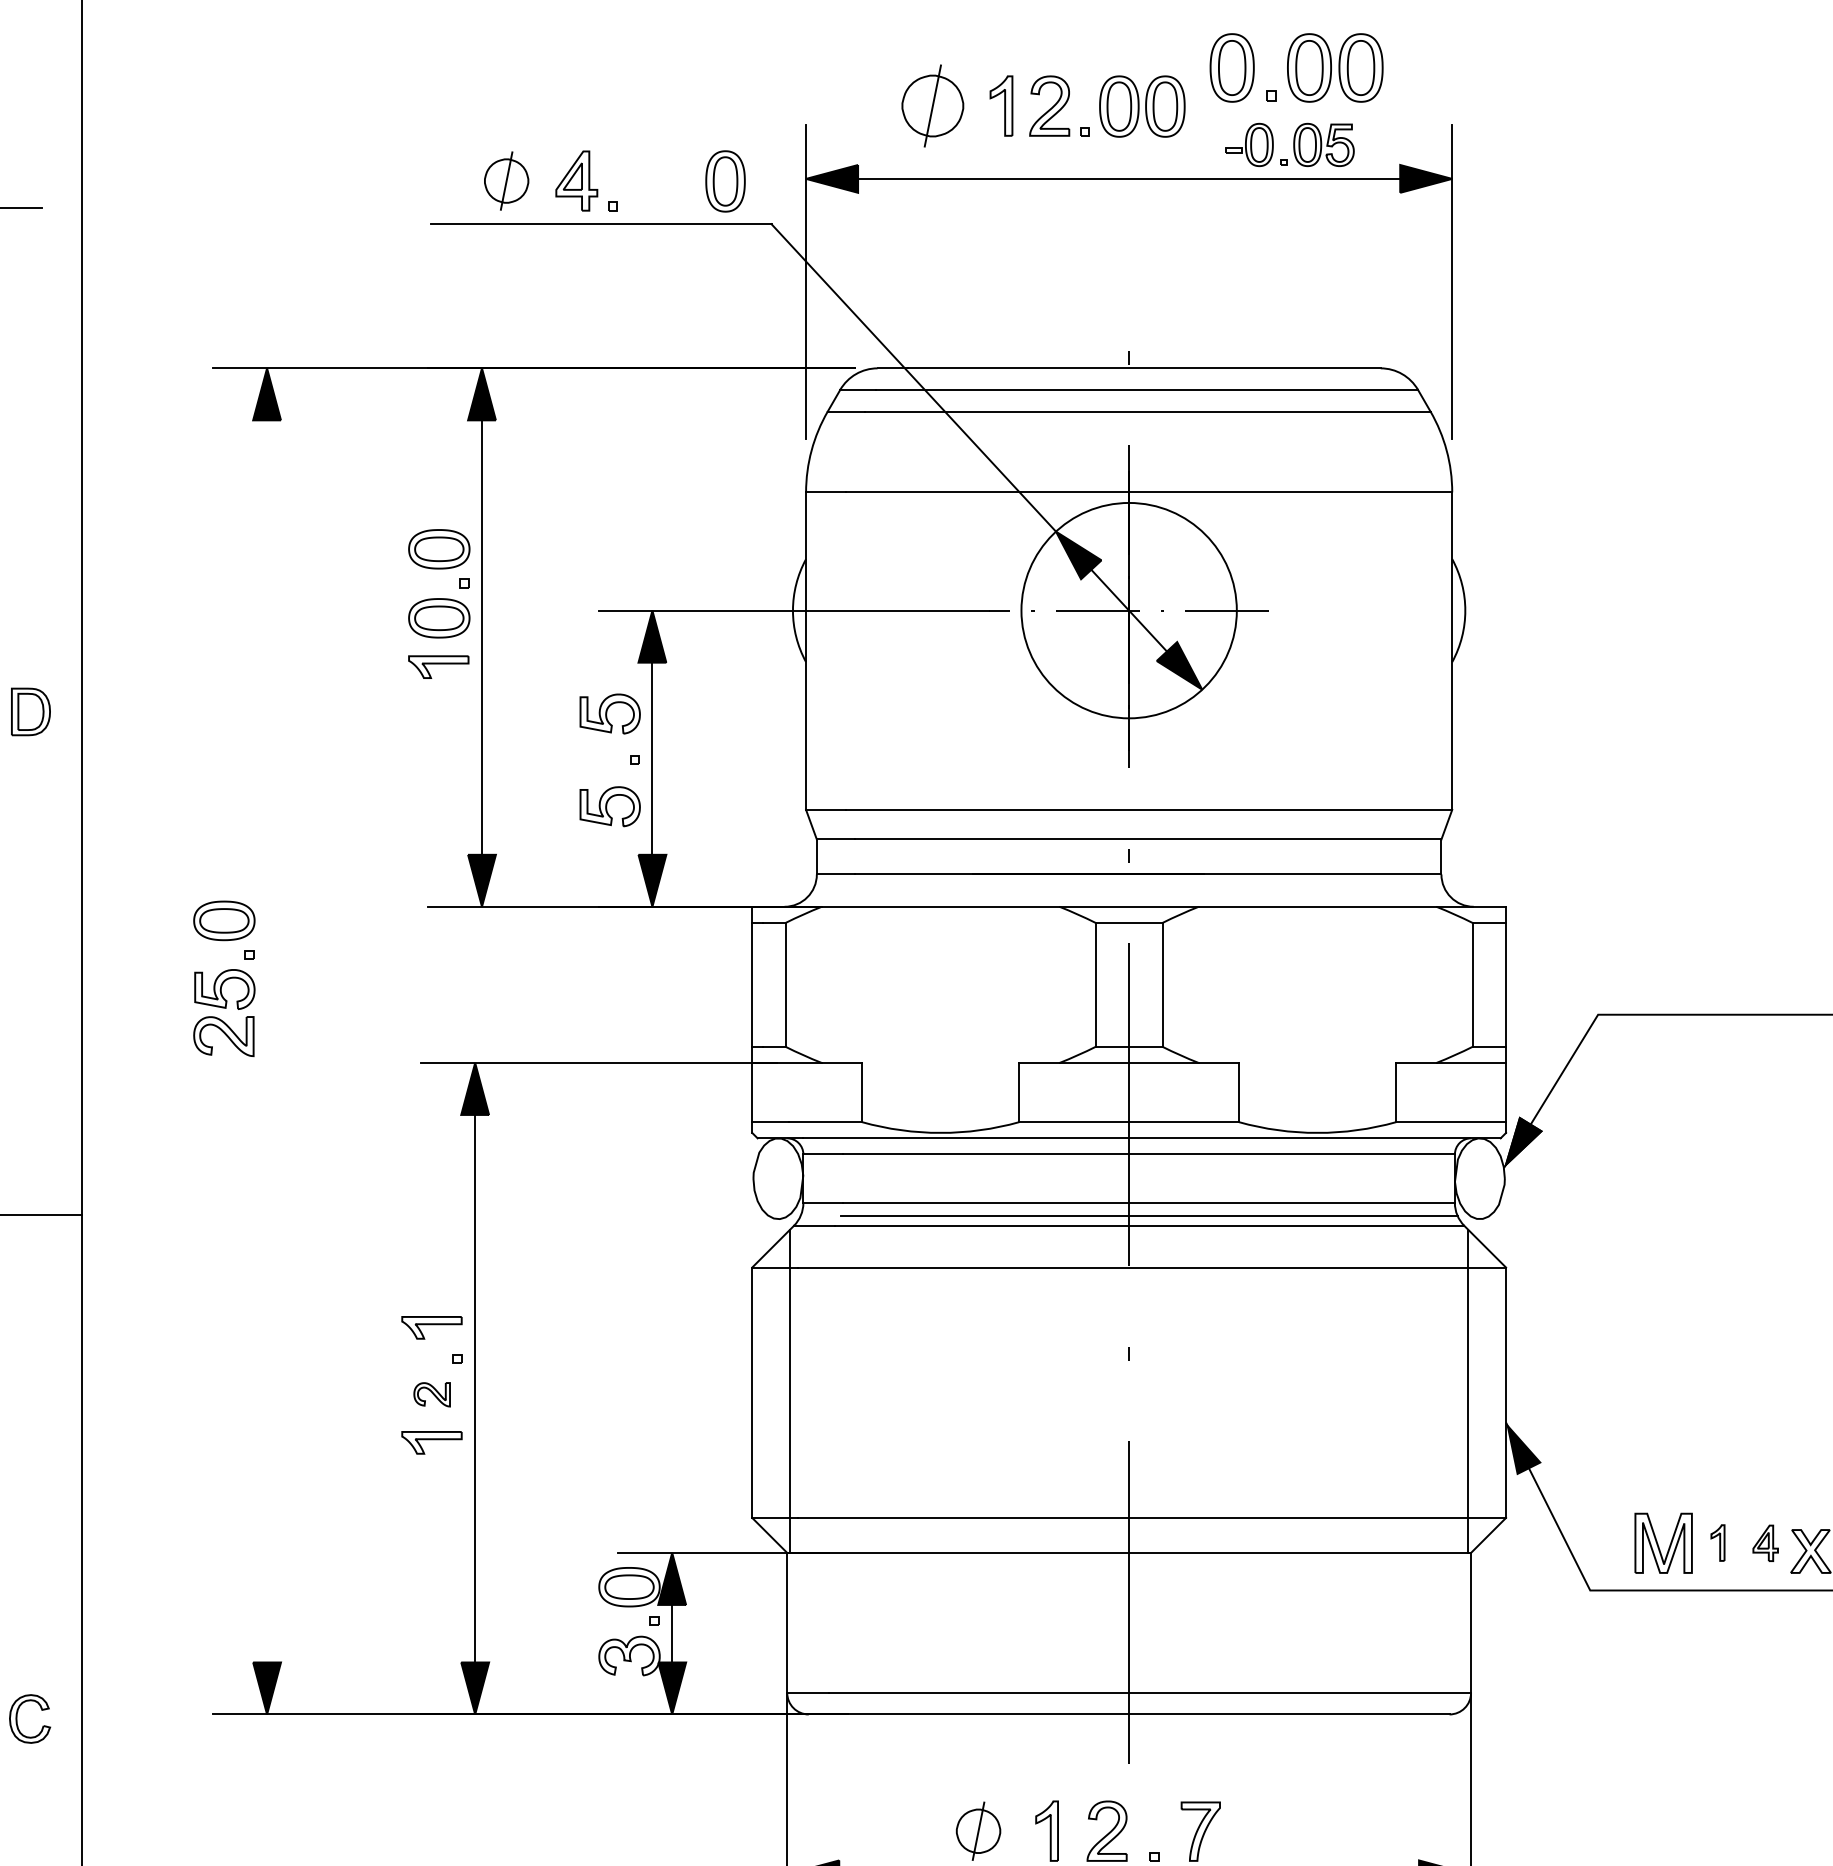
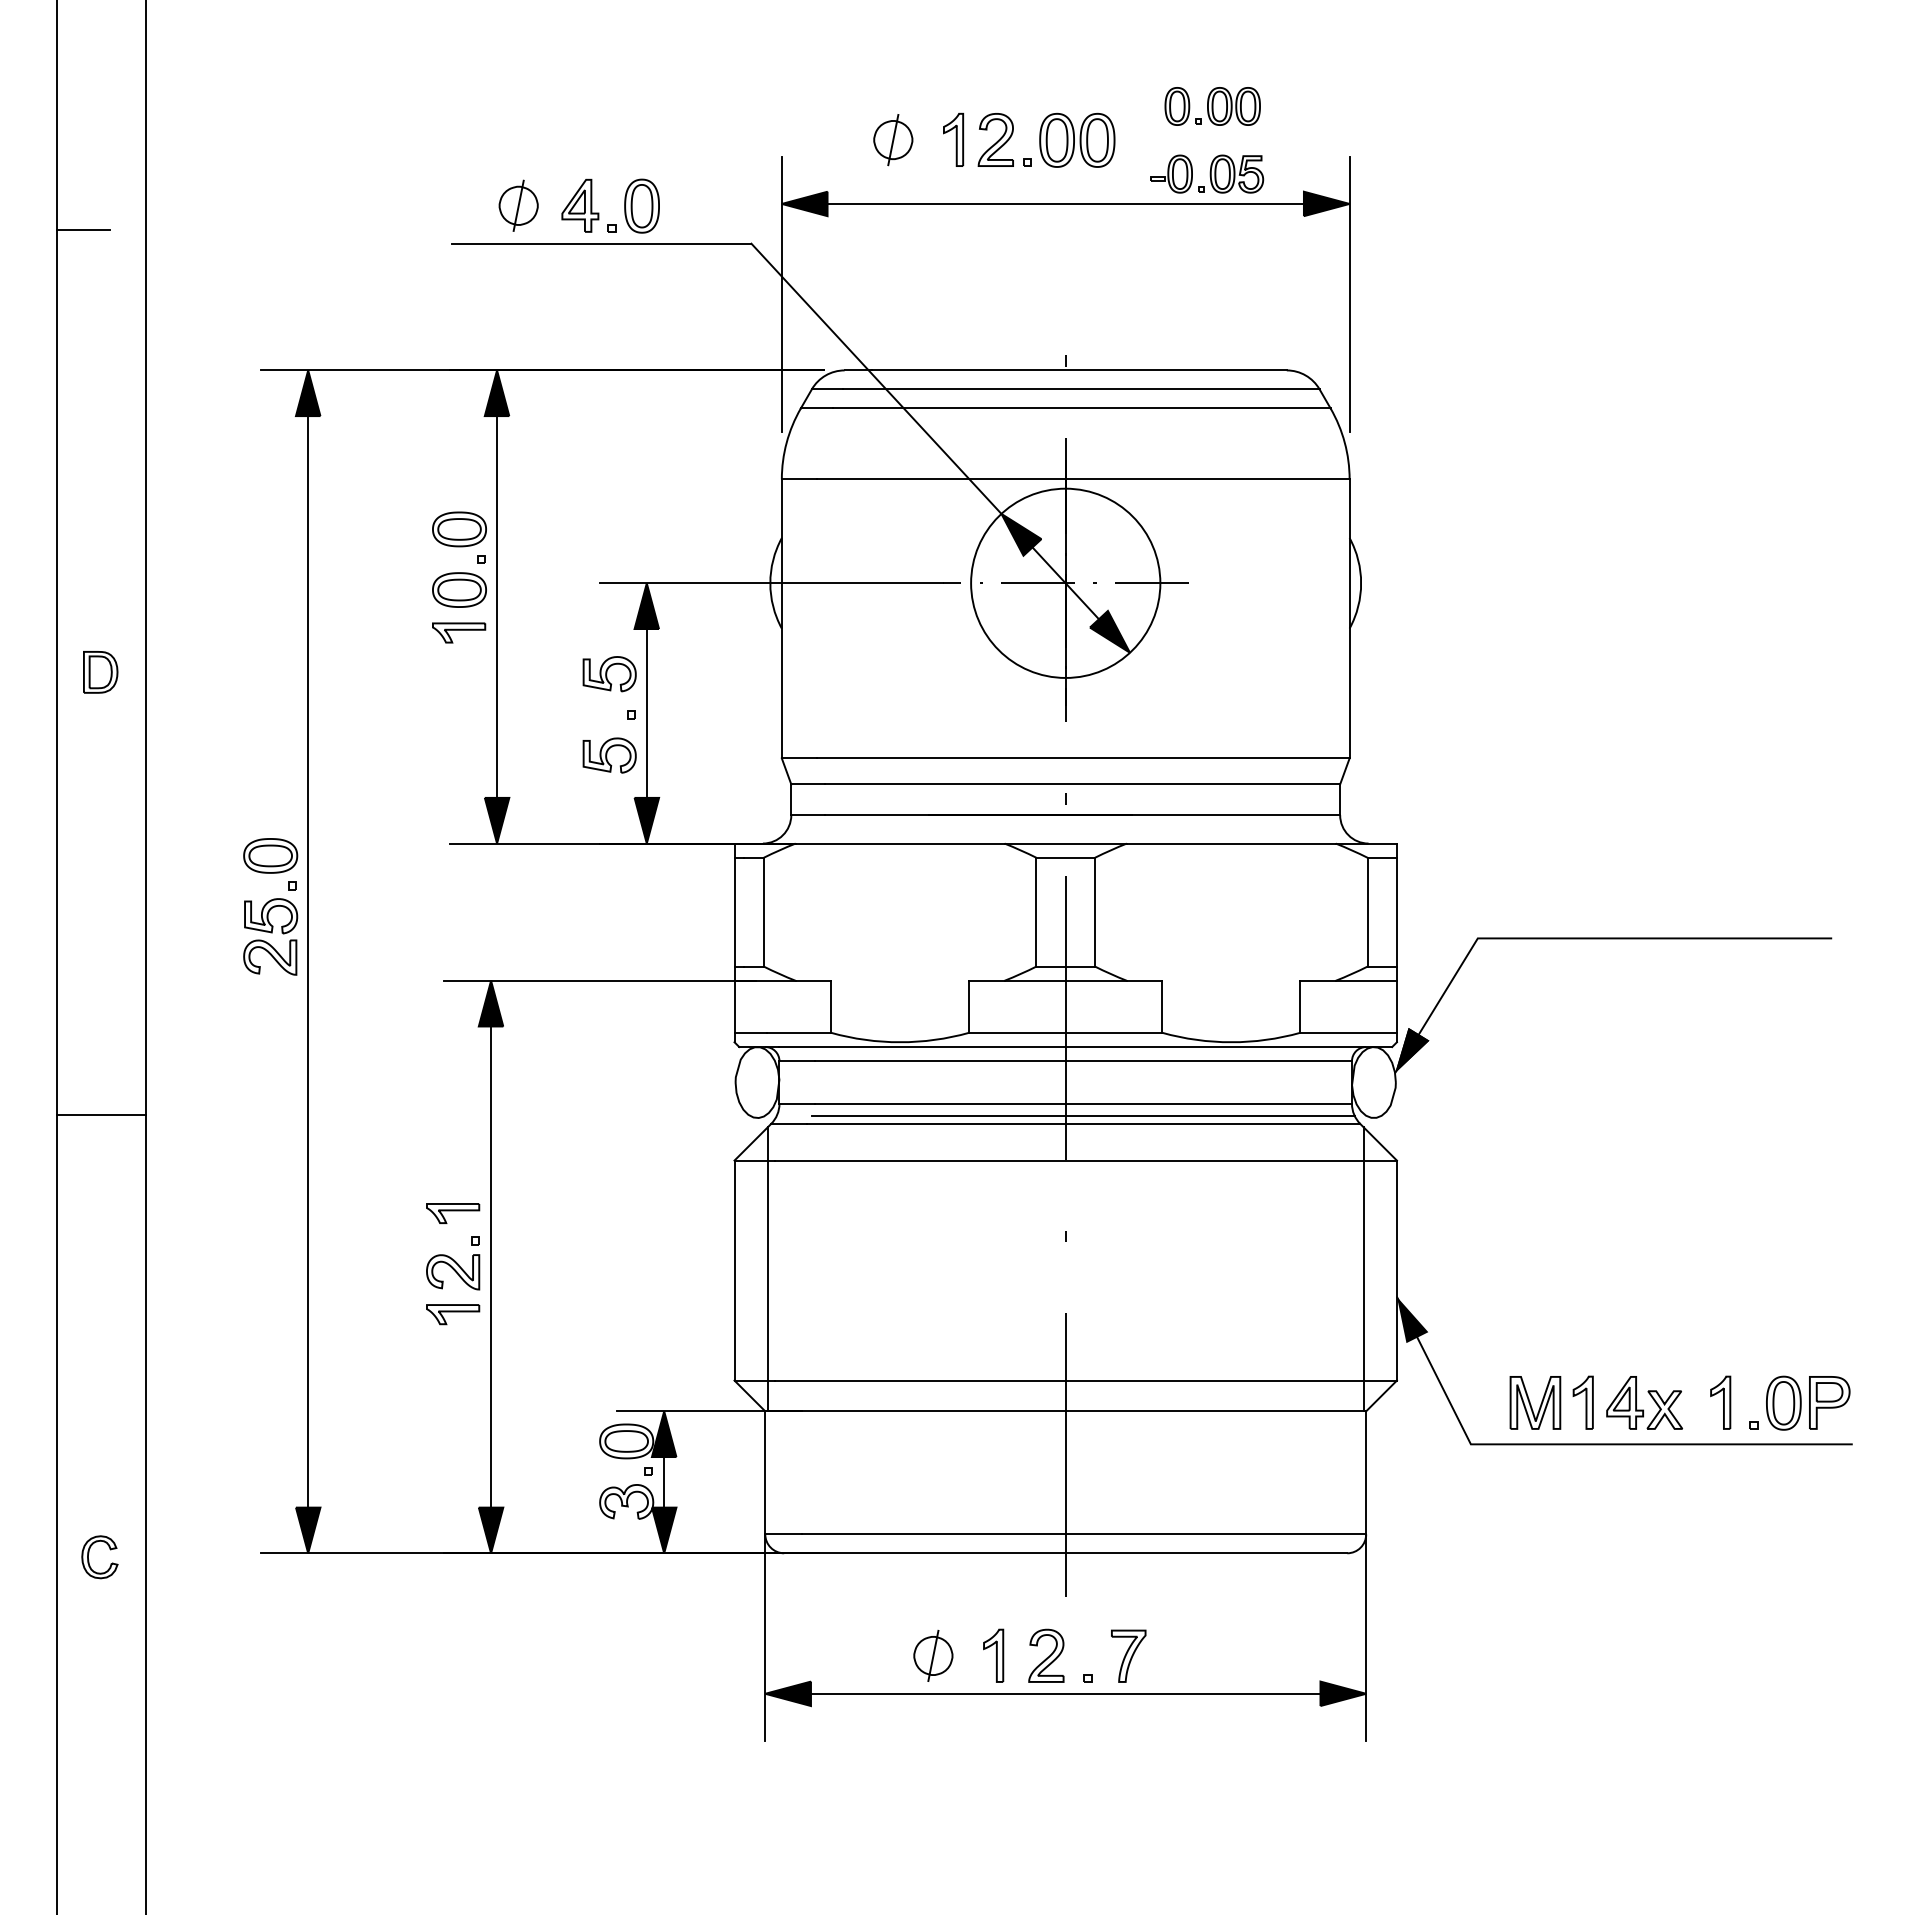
part: (1296, 68) -> (1212, 106), size x0.62
part: (933, 106) -> (893, 140), size x0.71
part: (724, 180) -> (641, 205), moved
line: (267, 1041) -> (308, 961), added
part: (432, 1394) -> (453, 1272), size x1.67
part: (1717, 1542) -> (1582, 1402), size x1.67
part: (1765, 1542) -> (1624, 1402), size x1.67

